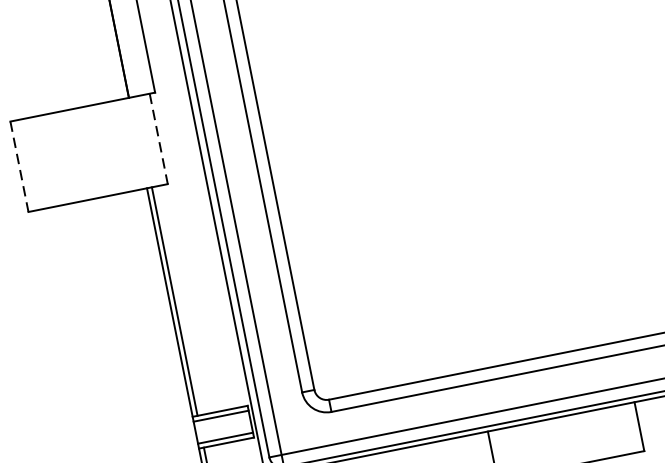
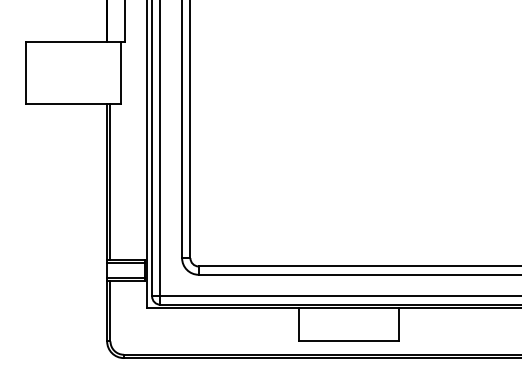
line: (159, 139) -> (121, 73), dashed -> solid
line: (19, 167) -> (26, 73), dashed -> solid

